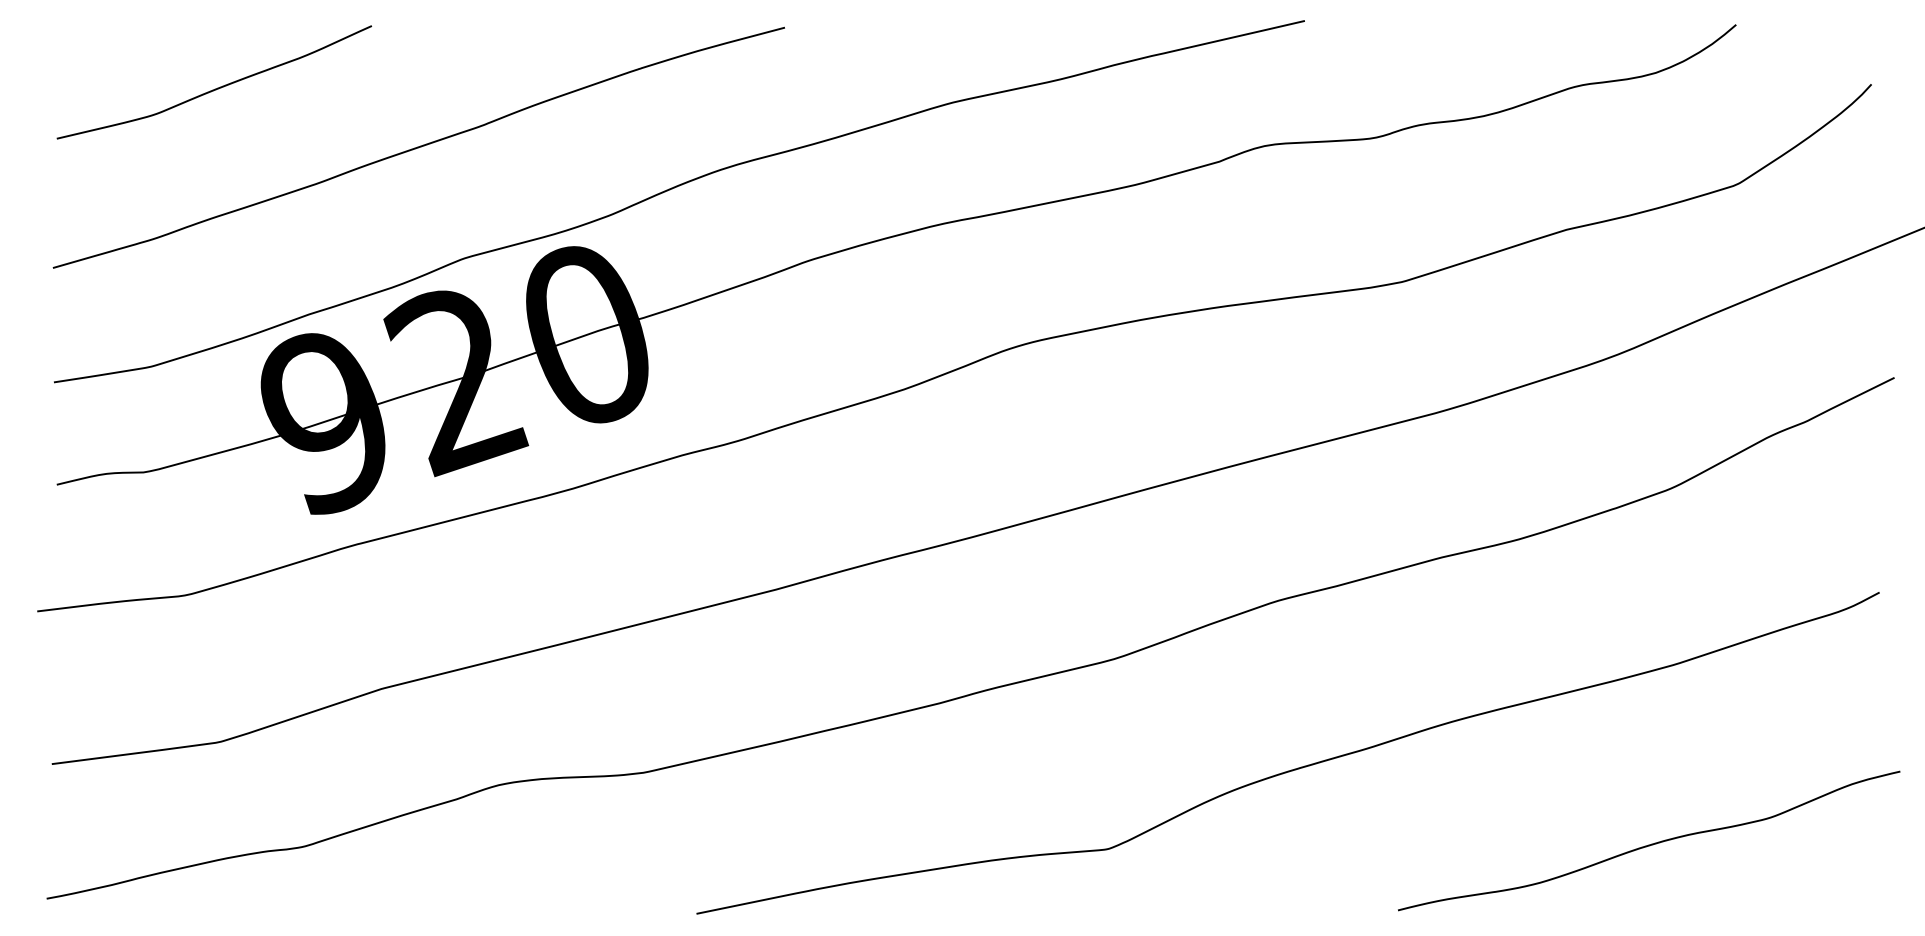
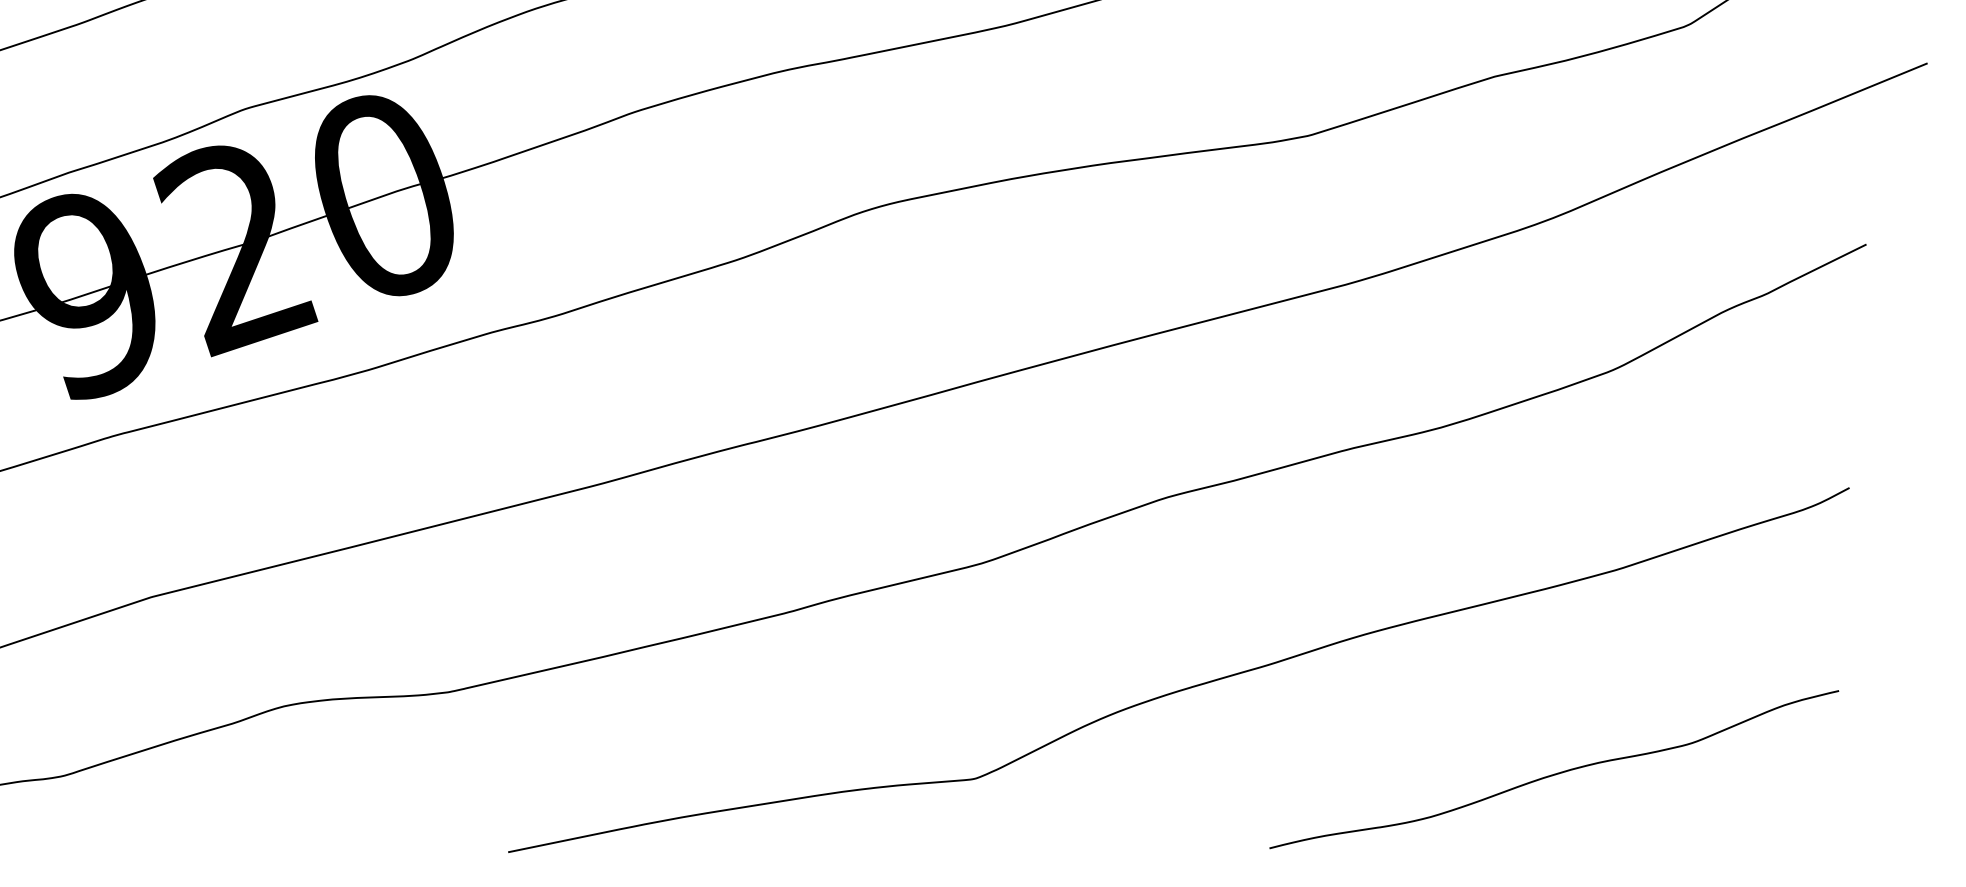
curve: (1651, 843) -> (1556, 772), moved

